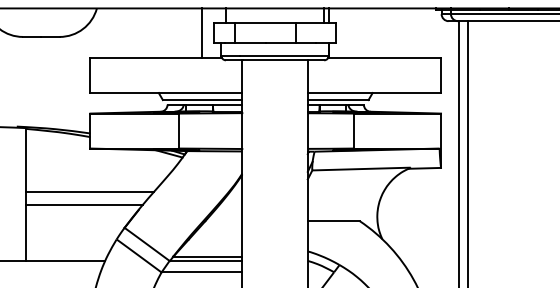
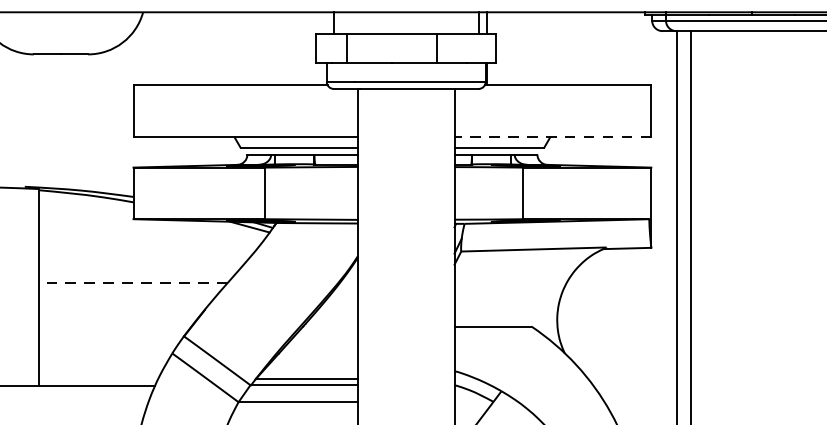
line: (202, 32) -> (299, 47), removed
line: (374, 93) -> (553, 137), solid -> dashed
line: (90, 191) -> (133, 282), solid -> dashed
line: (84, 204) -> (124, 301), removed

